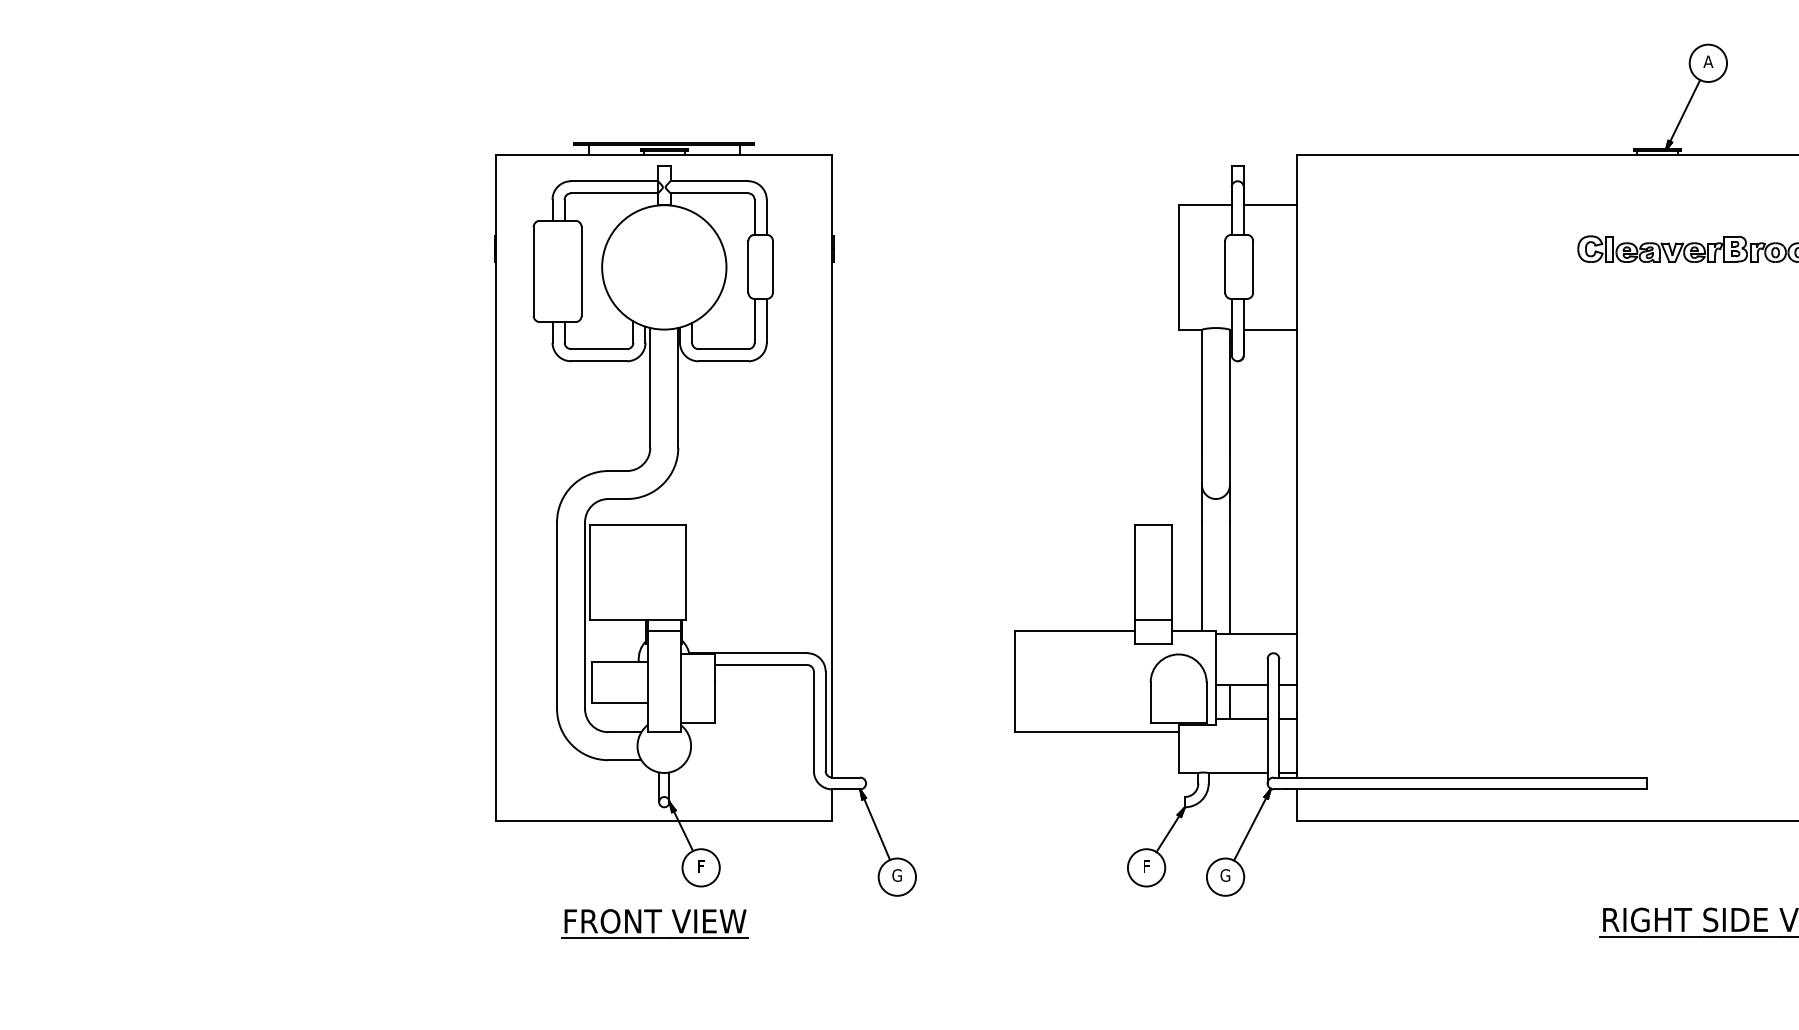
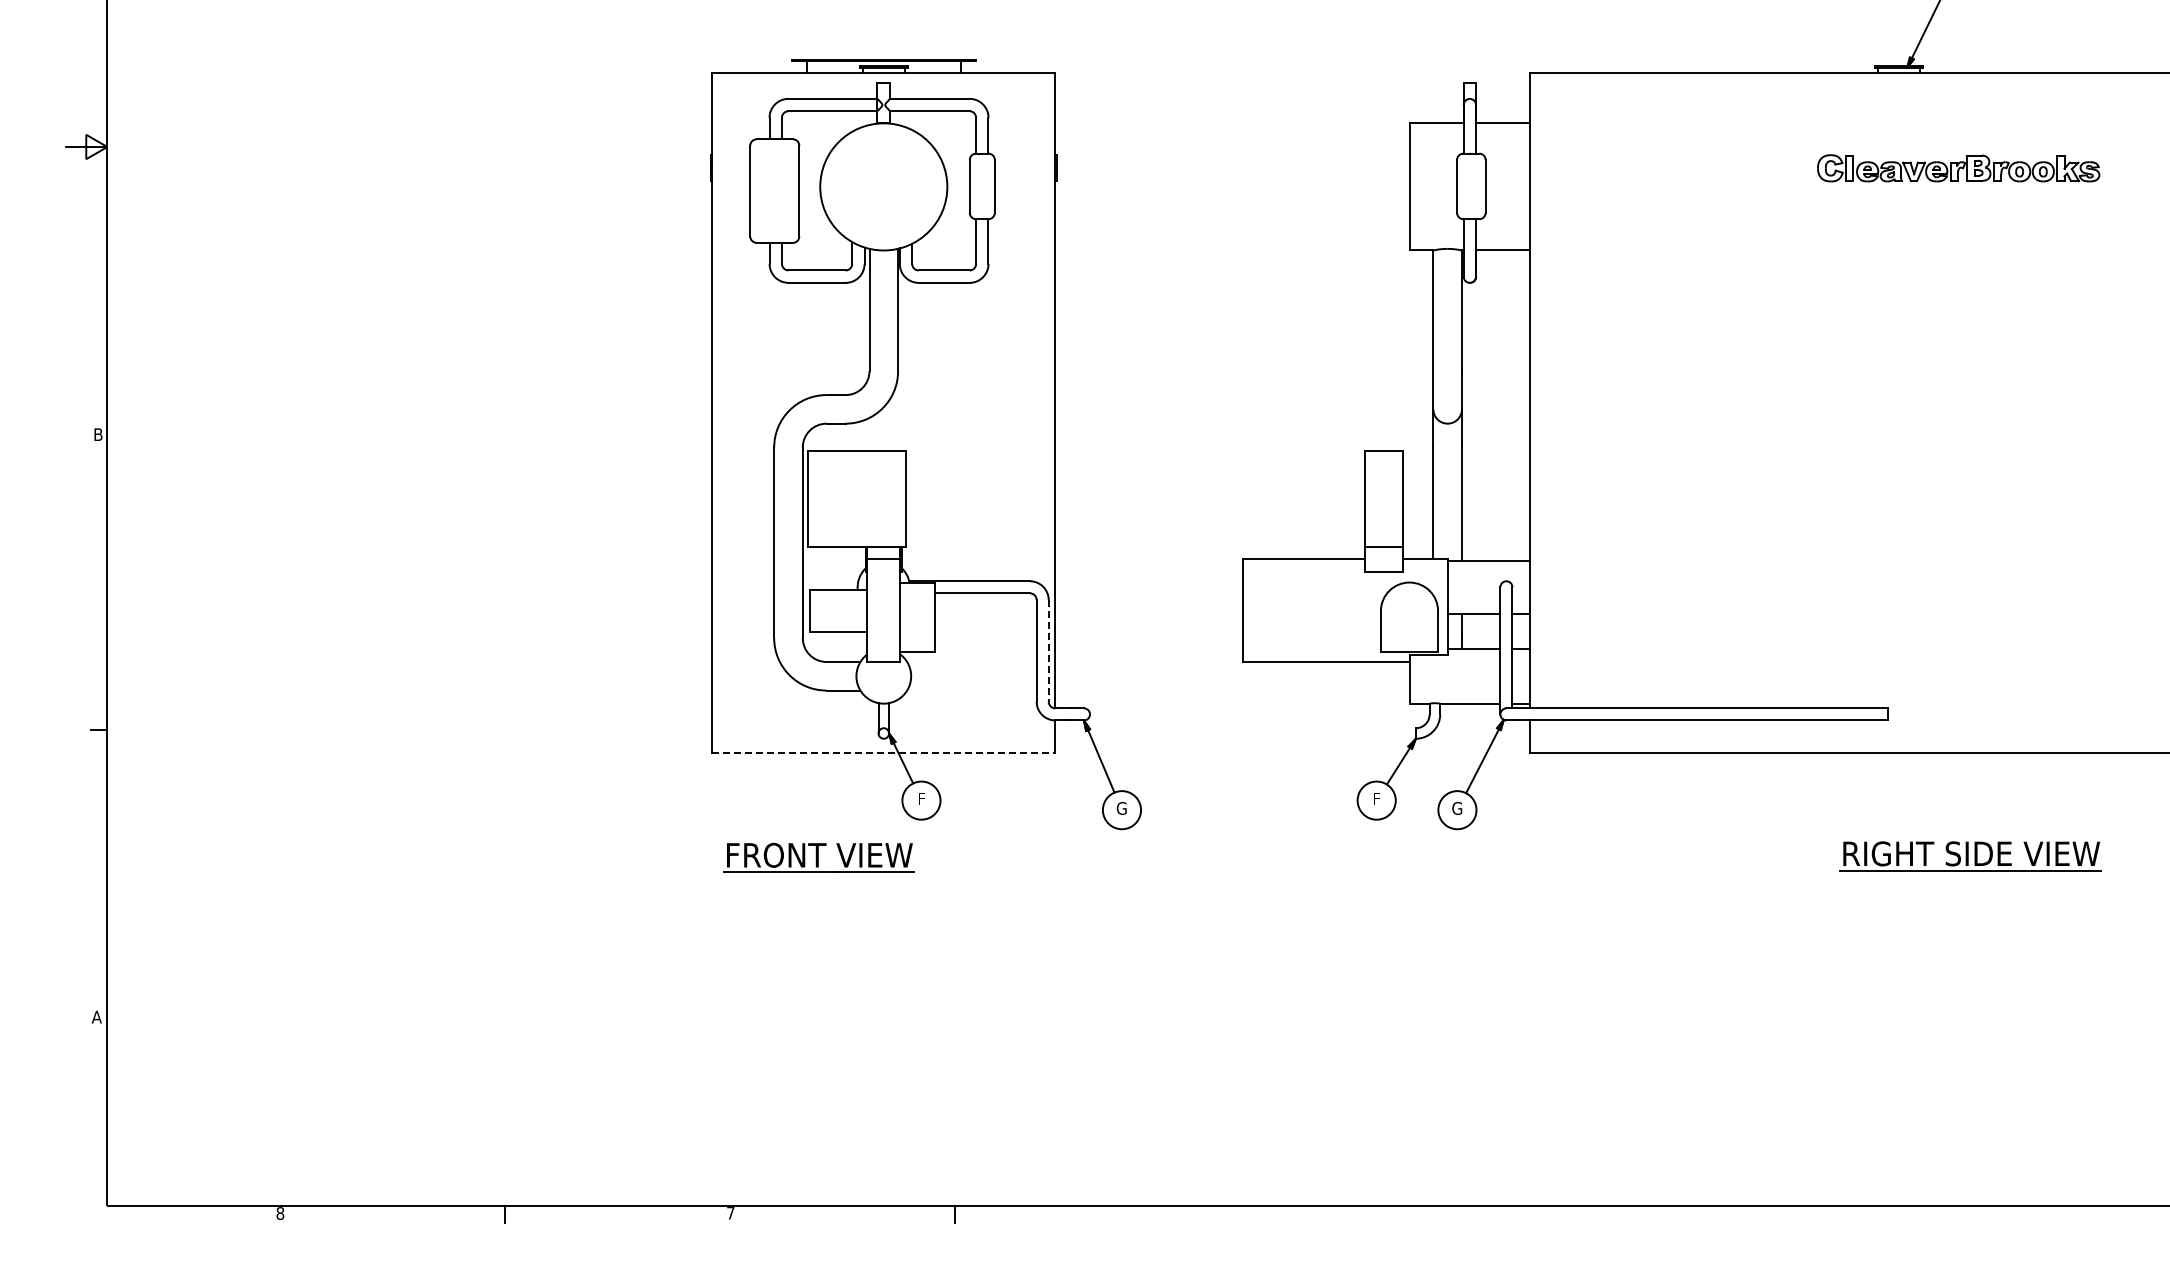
line: (825, 720) -> (1048, 650), solid -> dashed
line: (664, 820) -> (883, 752), solid -> dashed
part: (654, 923) -> (818, 857), moved

